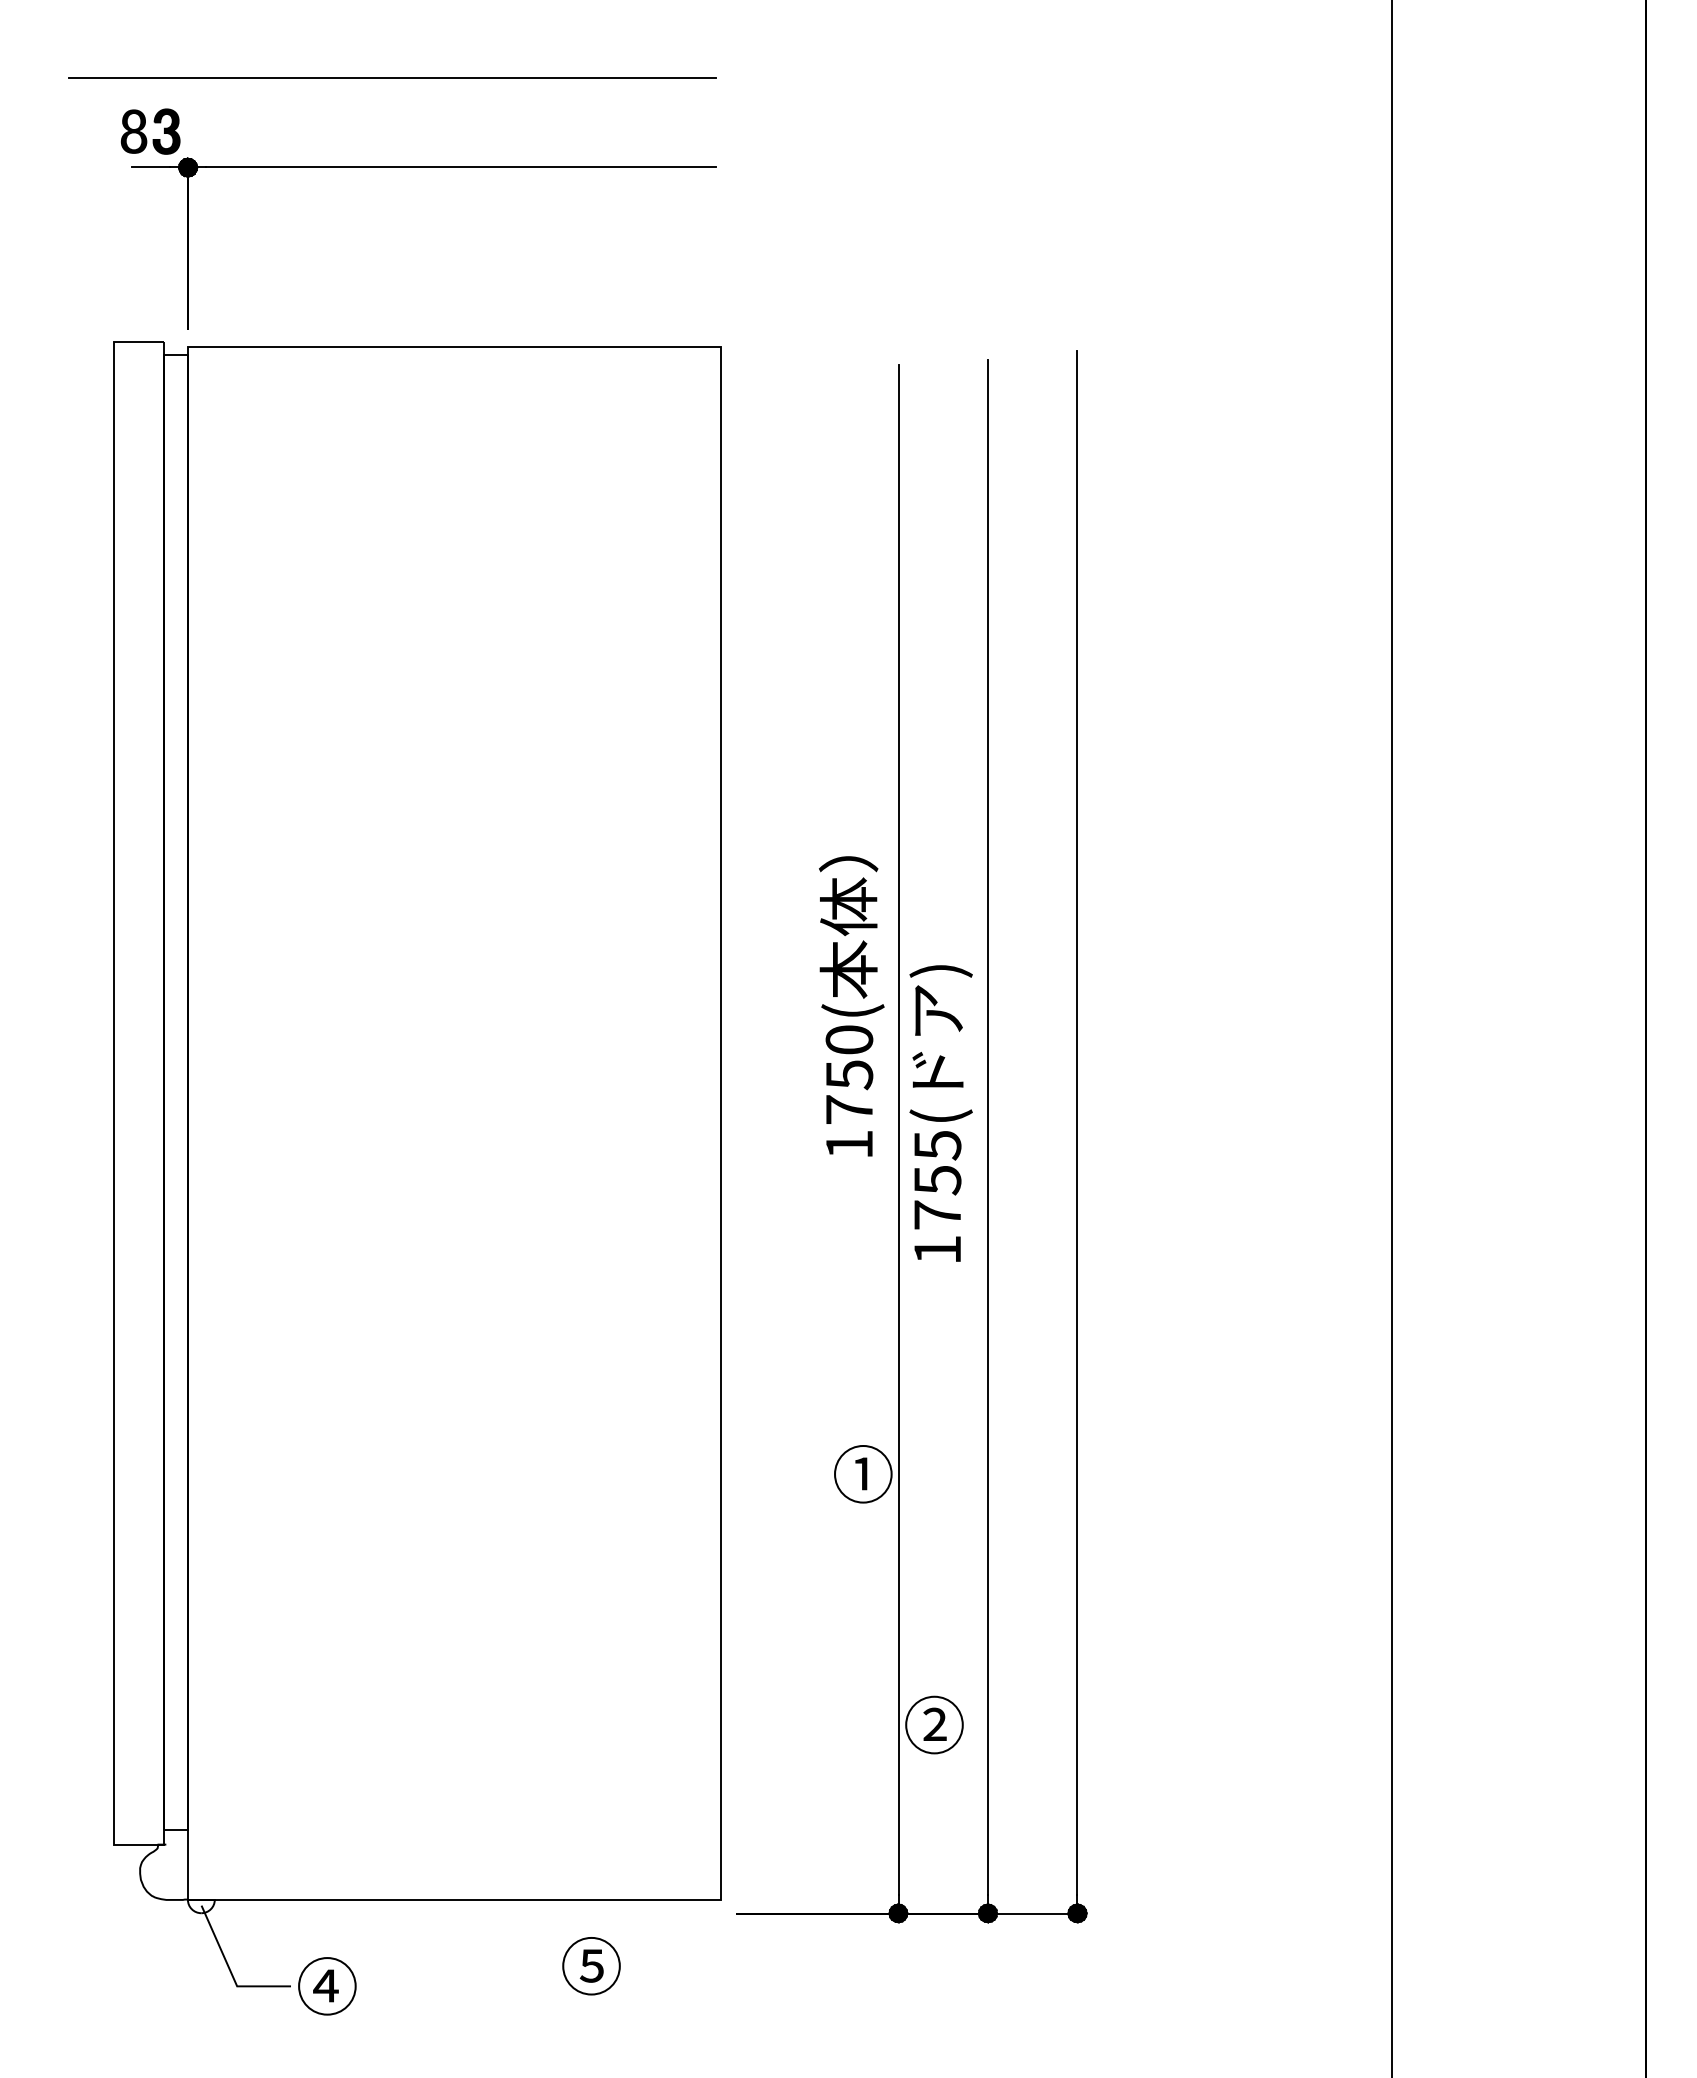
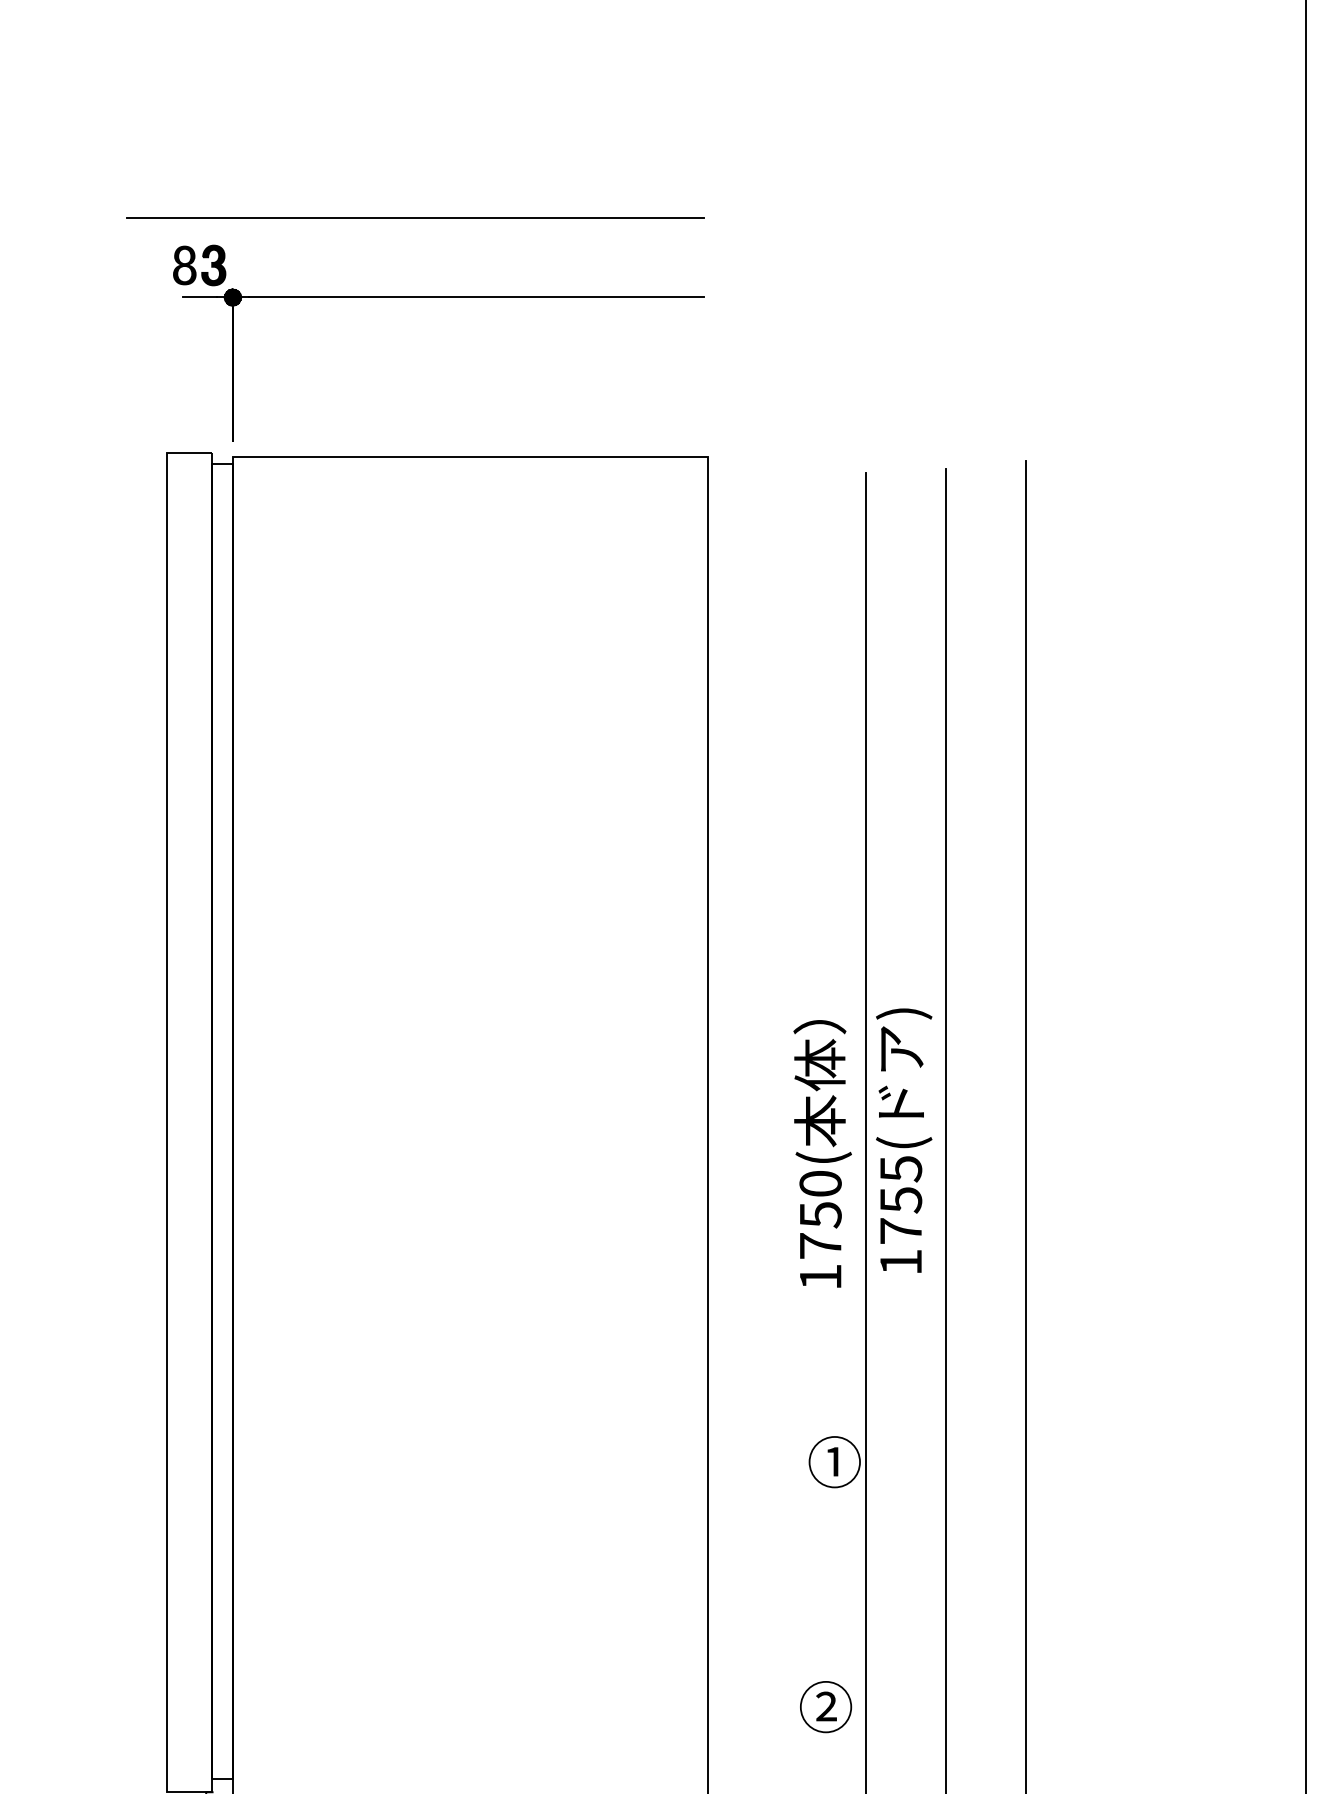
text: (851, 1006) -> (822, 1153), moved
text: (934, 1724) -> (826, 1706), moved

